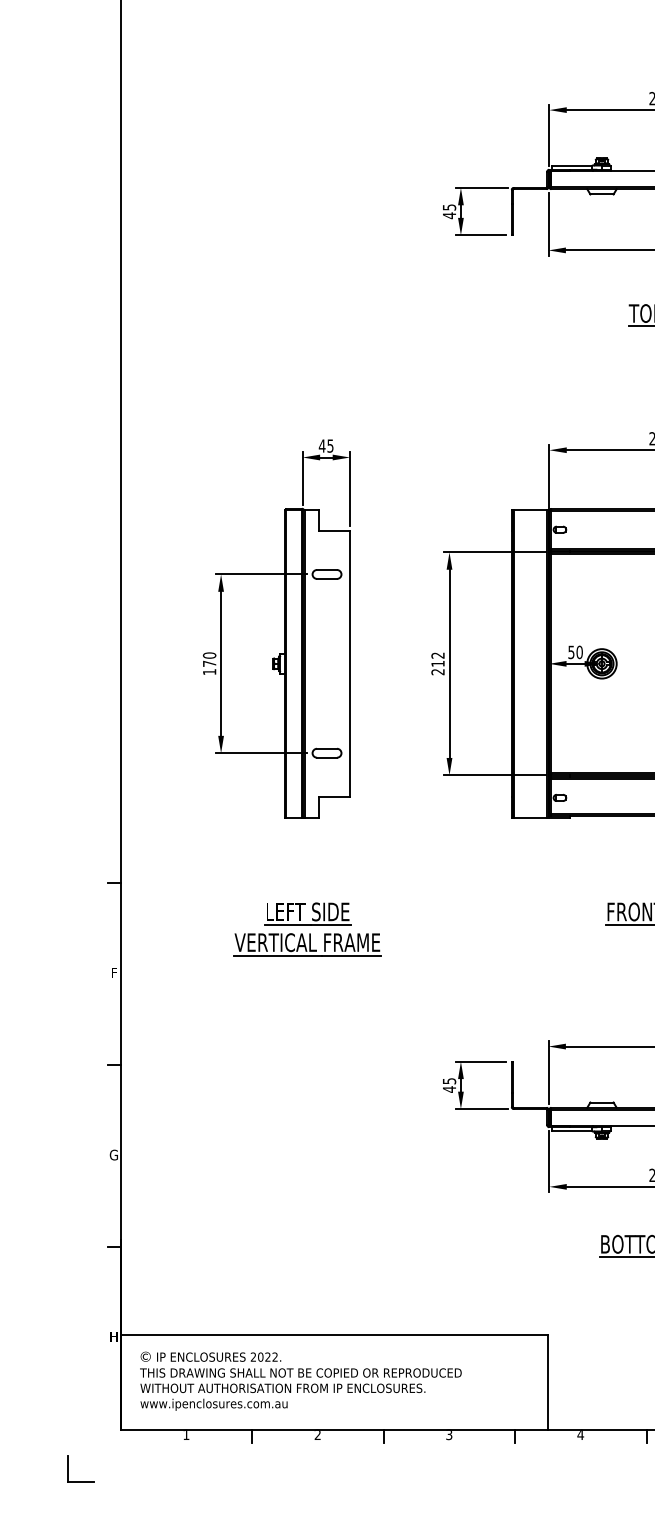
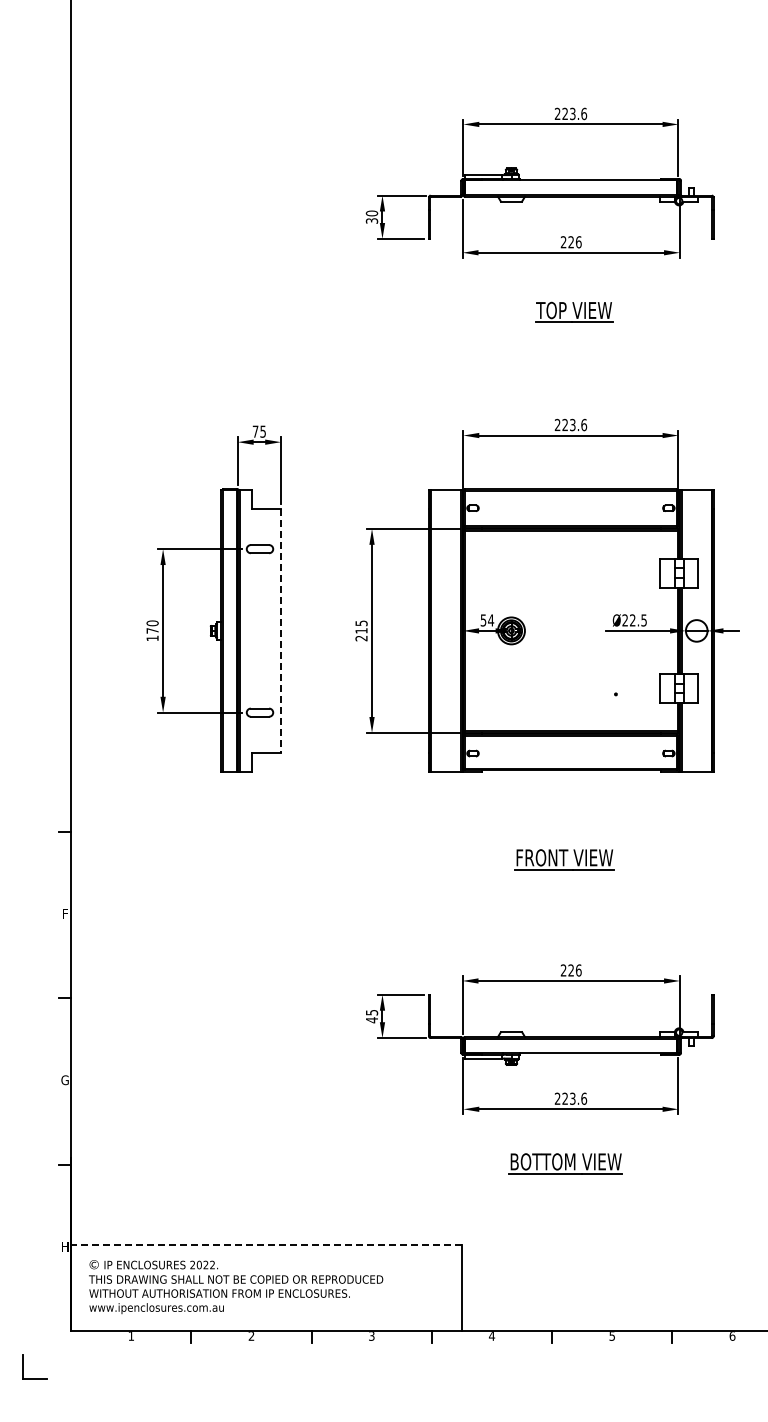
text: (448, 211) -> (371, 217), 45 -> 30
text: (322, 445) -> (255, 431), 45 -> 75
text: (580, 652) -> (491, 620), 50 -> 54
text: (437, 655) -> (361, 623), 212 -> 215
line: (350, 663) -> (281, 630), solid -> dashed
part: (307, 929) -> (242, 873), removed
line: (334, 1334) -> (266, 1244), solid -> dashed

